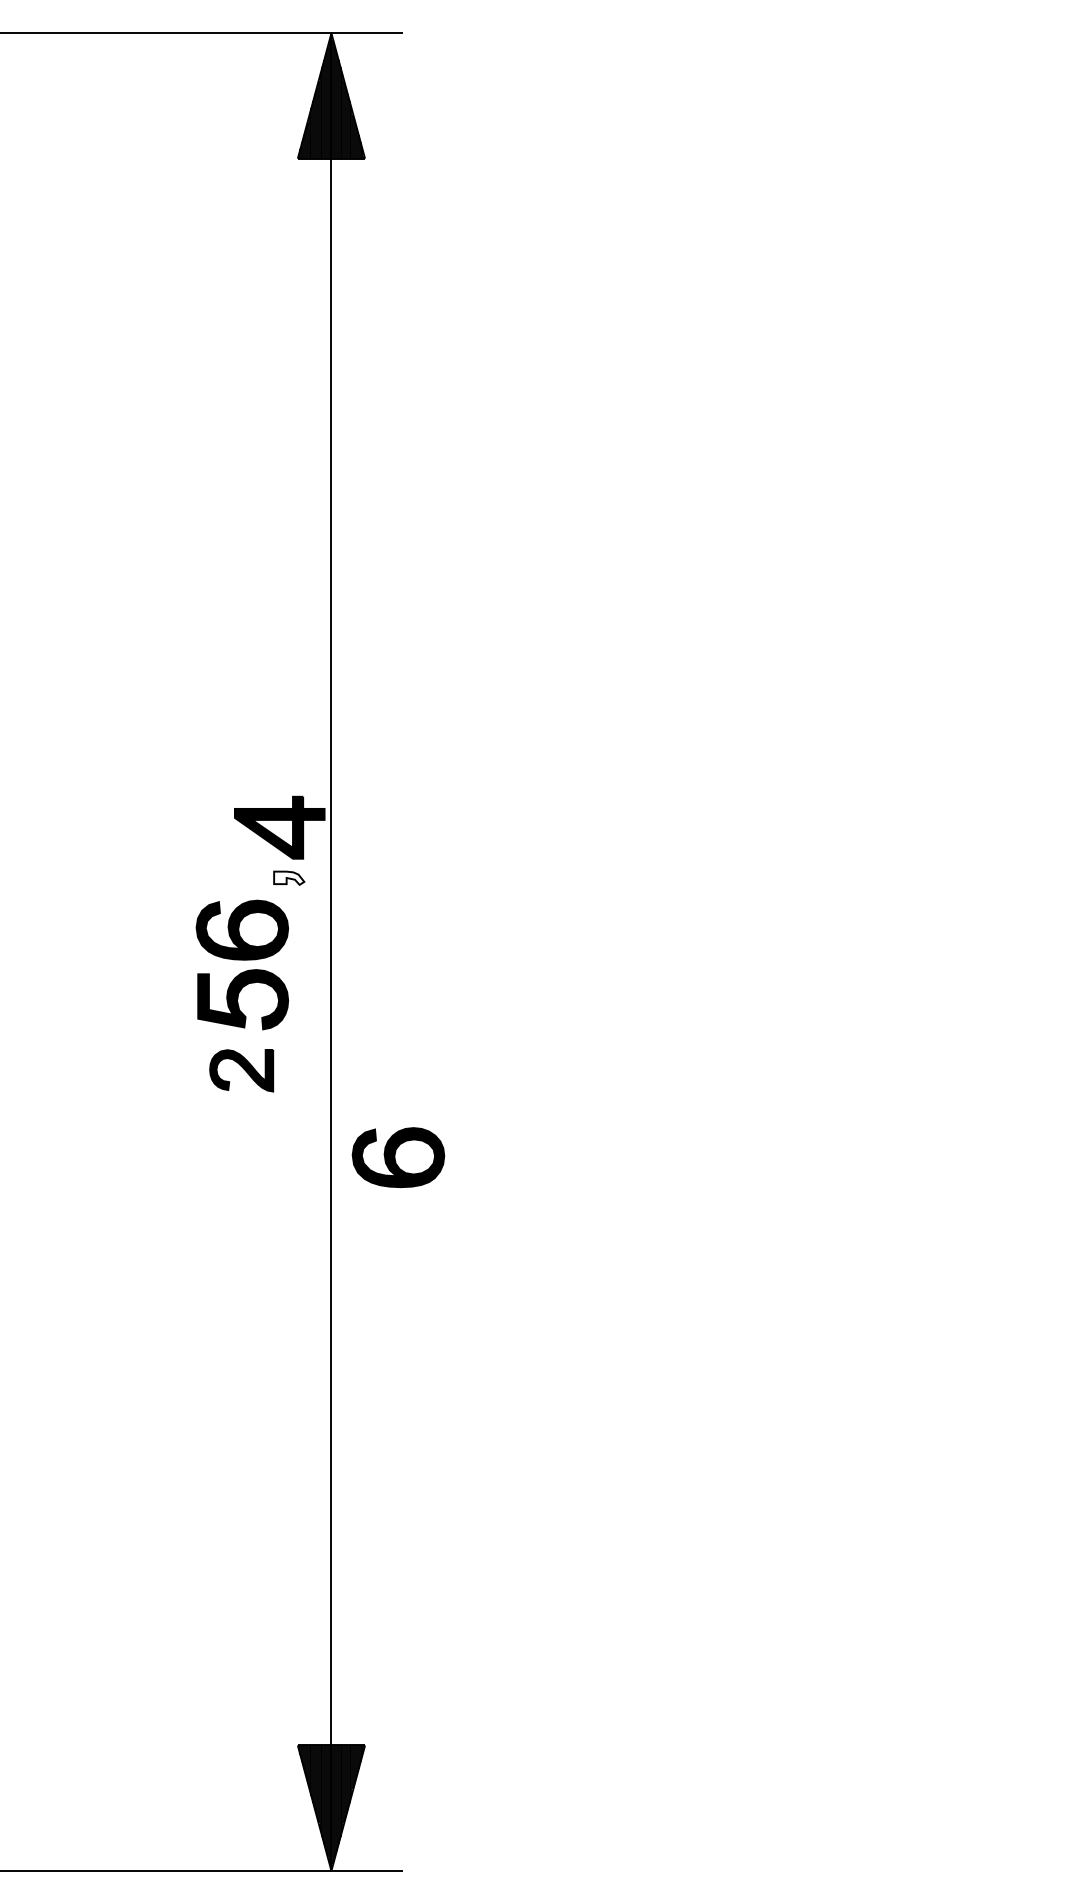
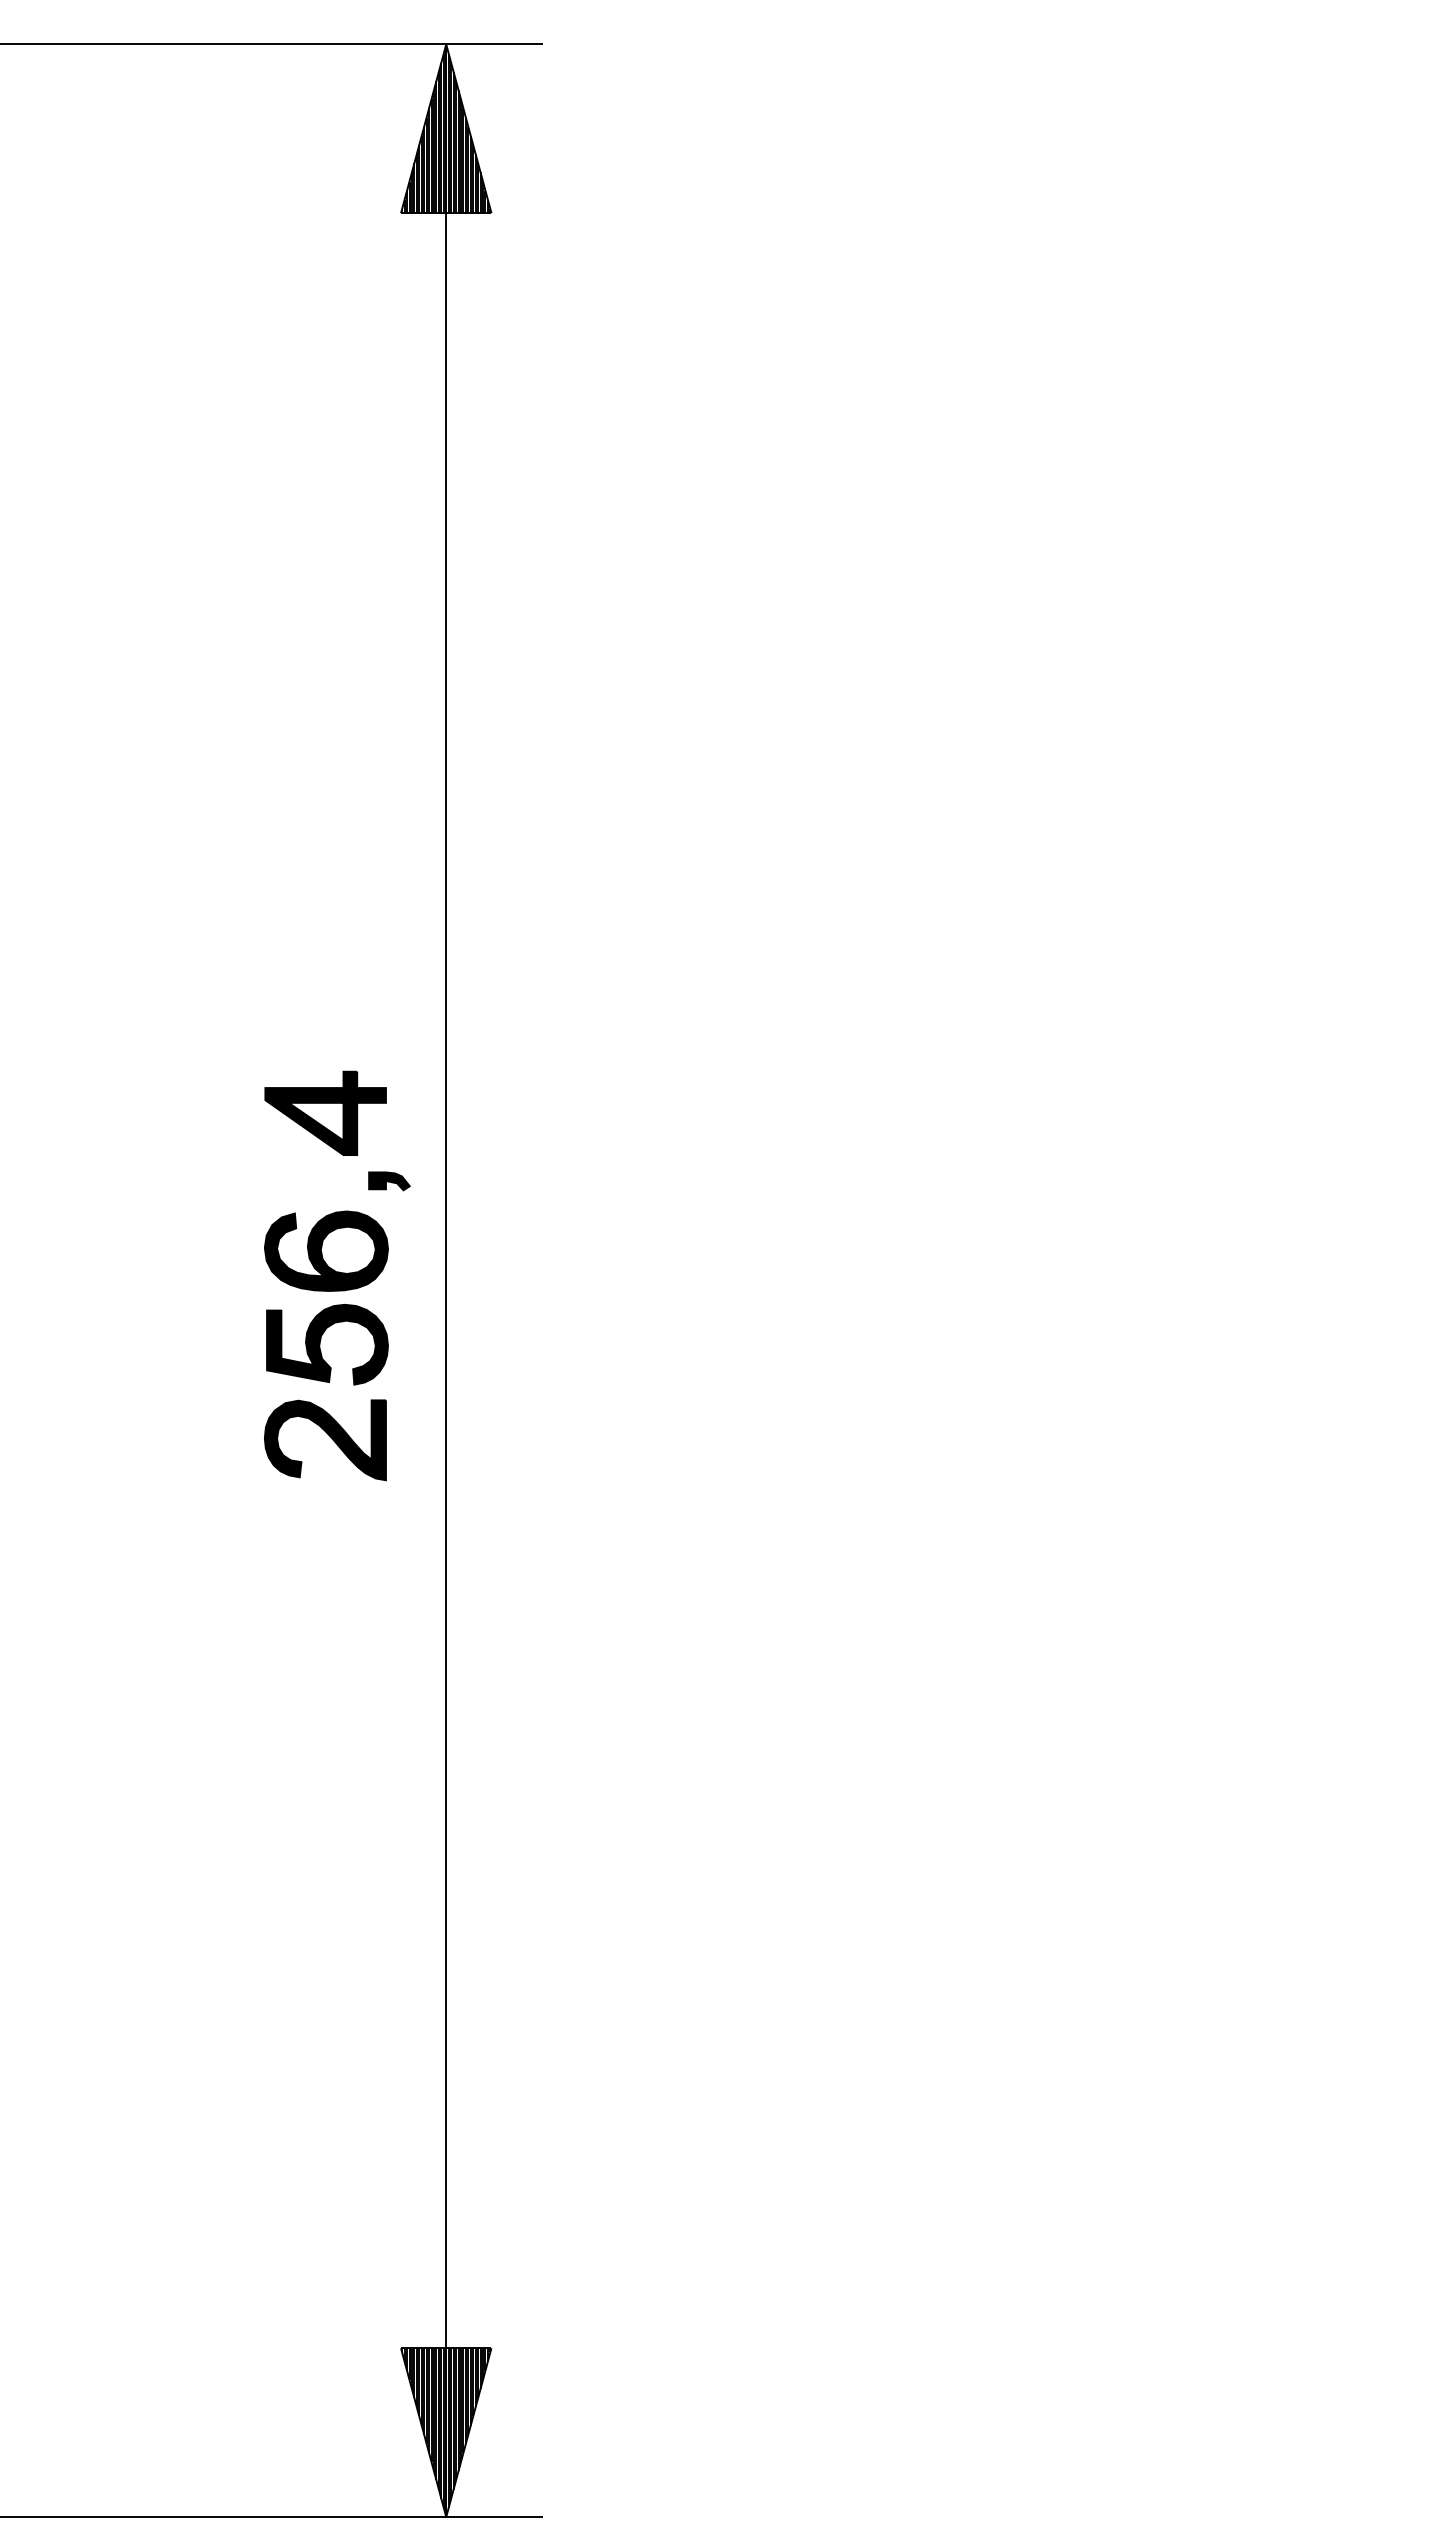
part: (279, 827) -> (325, 1112), moved
fill: (289, 878) -> (389, 1181), added
part: (241, 1070) -> (325, 1440), size x1.43
part: (398, 1157) -> (536, 1556), removed

